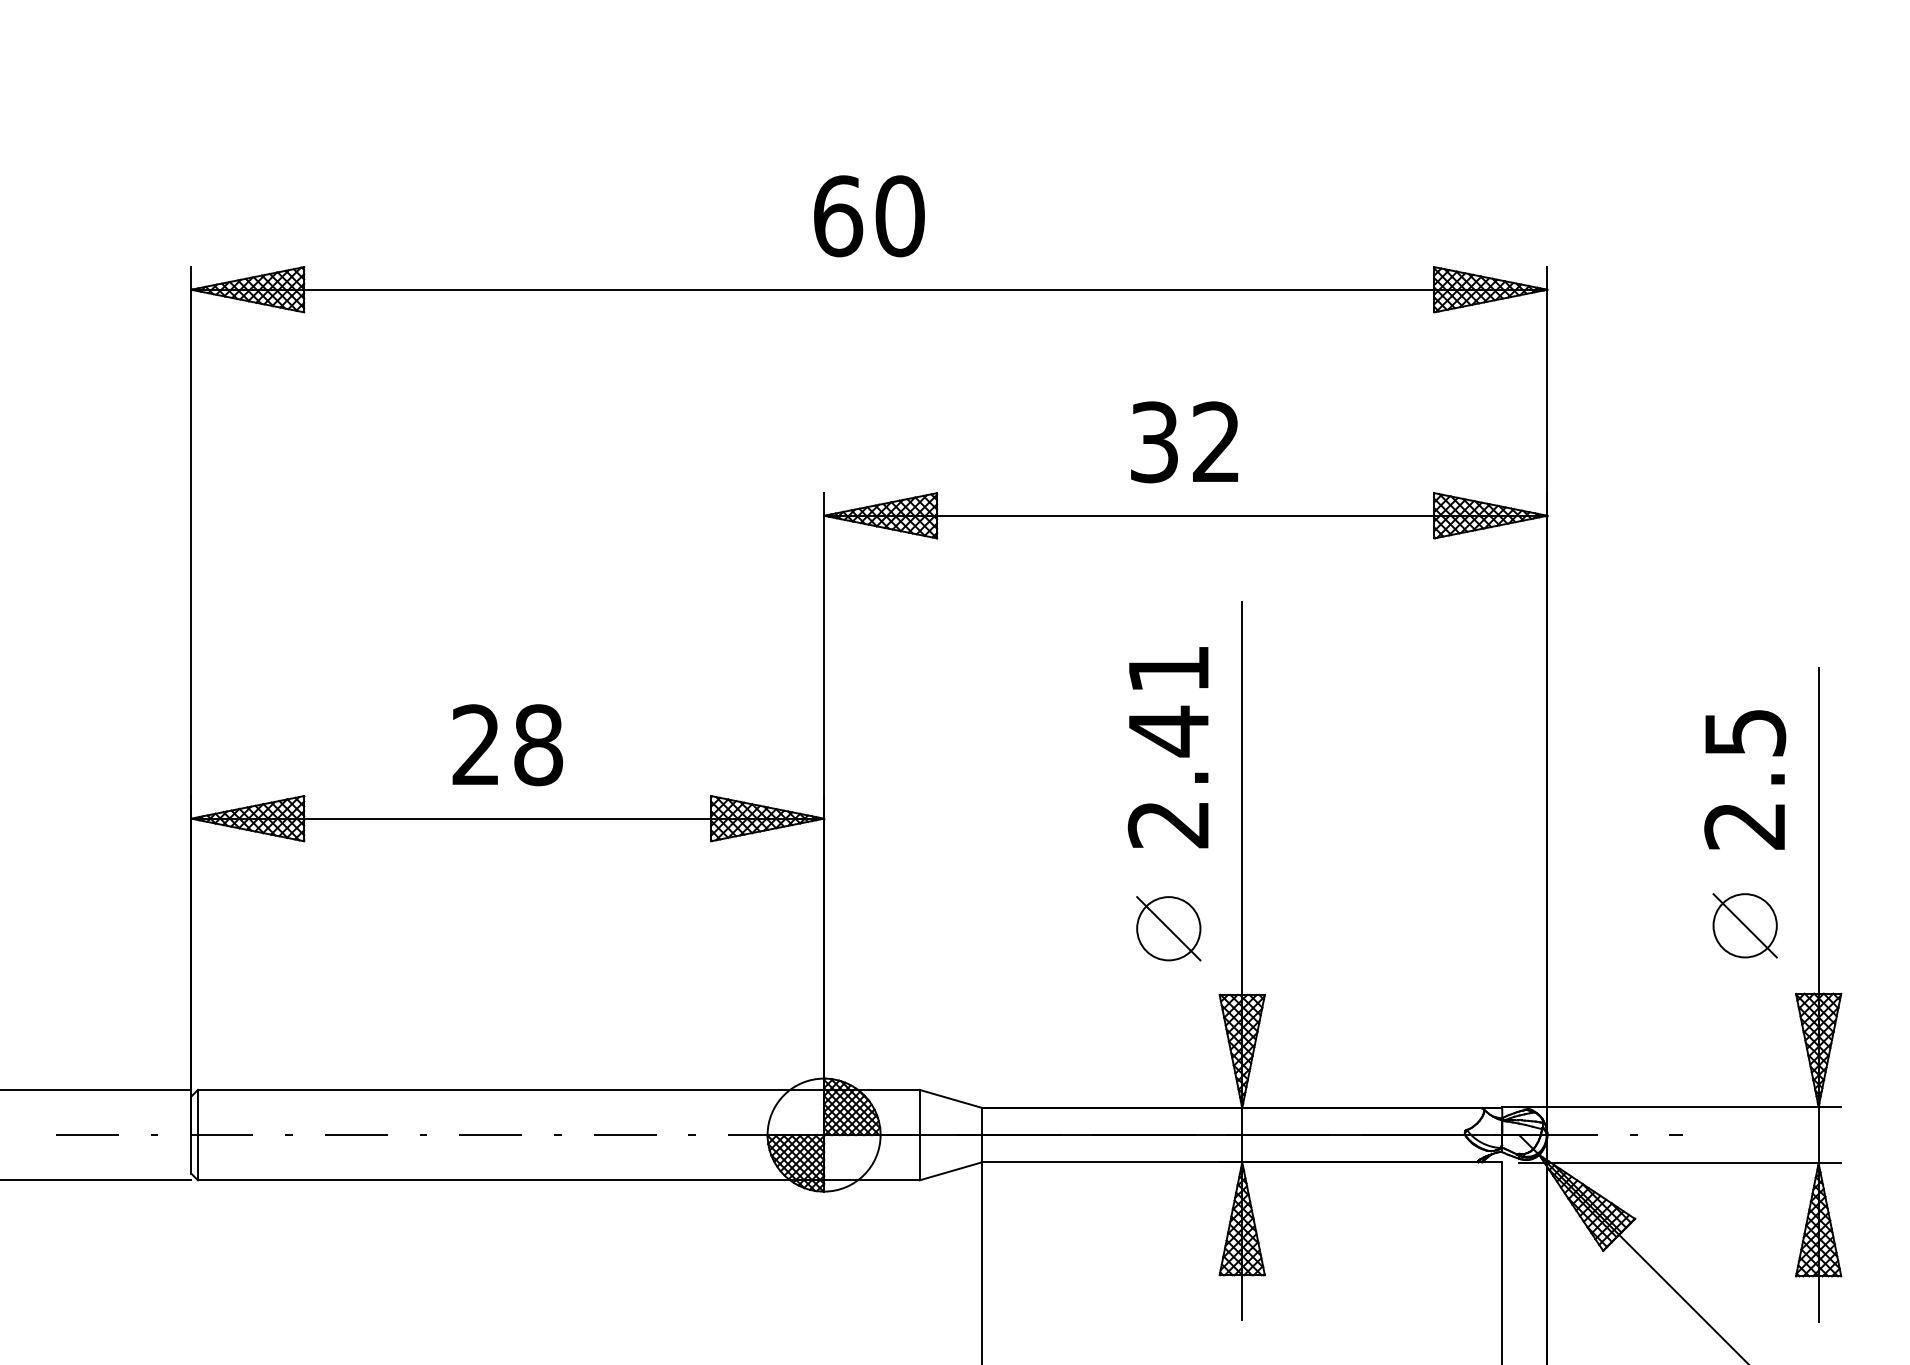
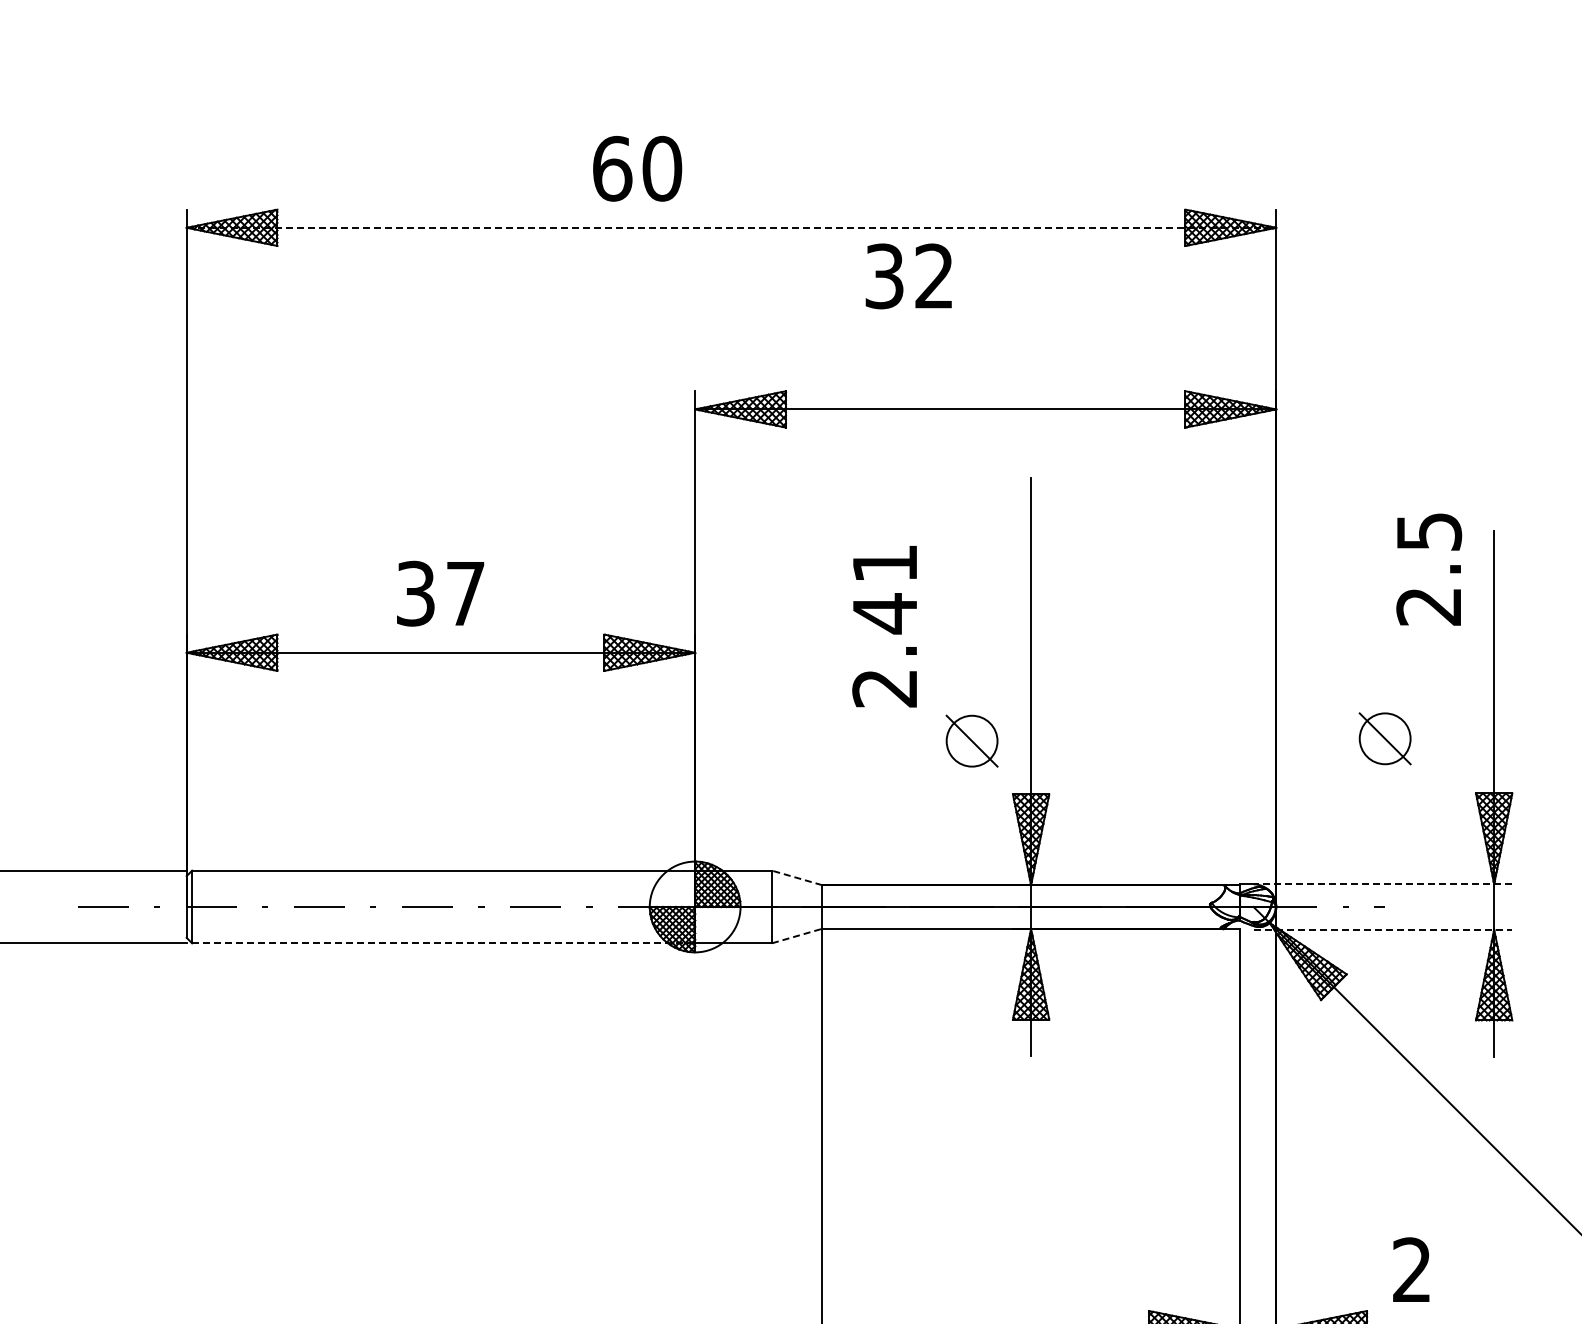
text: (869, 215) -> (637, 168), moved
line: (869, 289) -> (731, 227), solid -> dashed
text: (1184, 442) -> (908, 276), moved
text: (507, 744) -> (440, 593), 28 -> 37
text: (1168, 747) -> (884, 626), moved
text: (1745, 779) -> (1429, 569), moved
part: (1744, 925) -> (1384, 738), moved
line: (950, 1098) -> (796, 877), solid -> dashed
line: (1679, 1107) -> (1382, 884), solid -> dashed
line: (1680, 1163) -> (1383, 929), solid -> dashed
line: (951, 1170) -> (797, 935), solid -> dashed
line: (510, 1180) -> (443, 943), solid -> dashed

